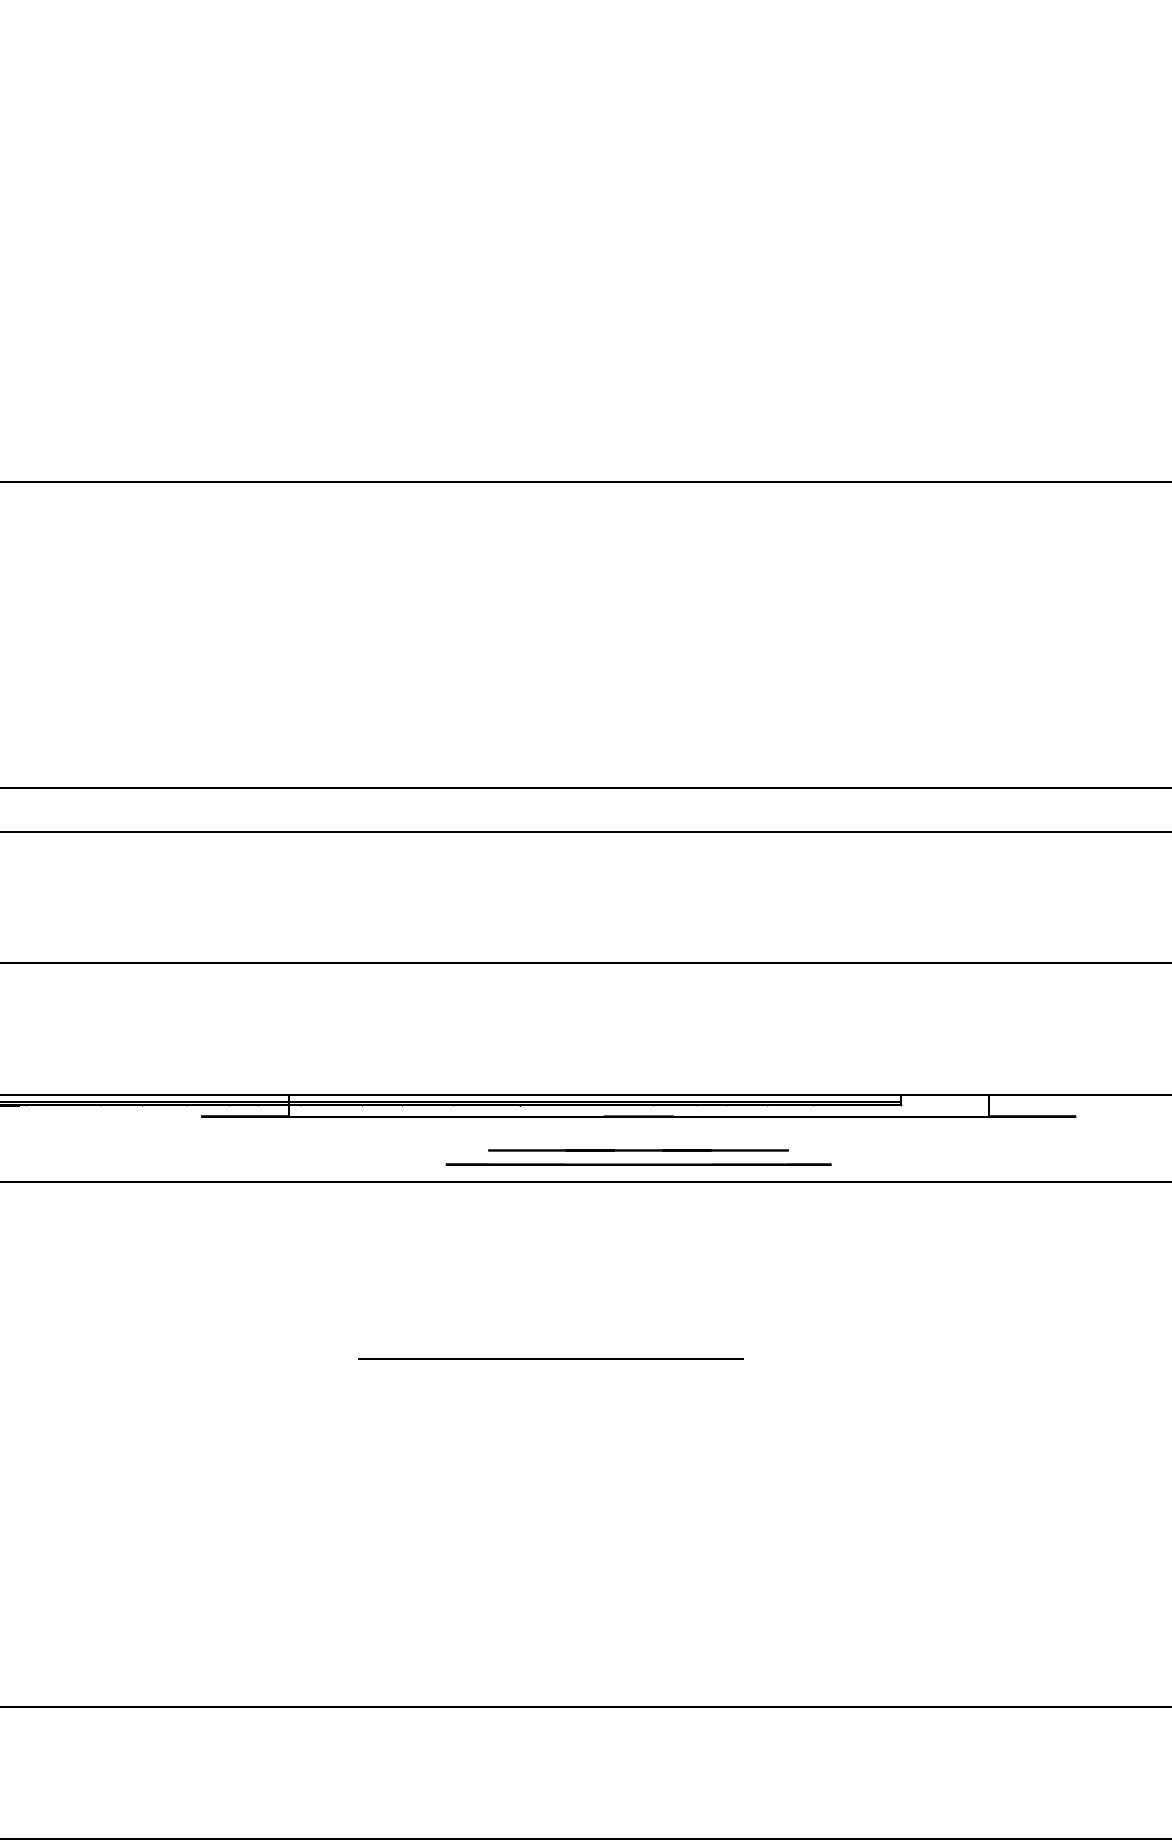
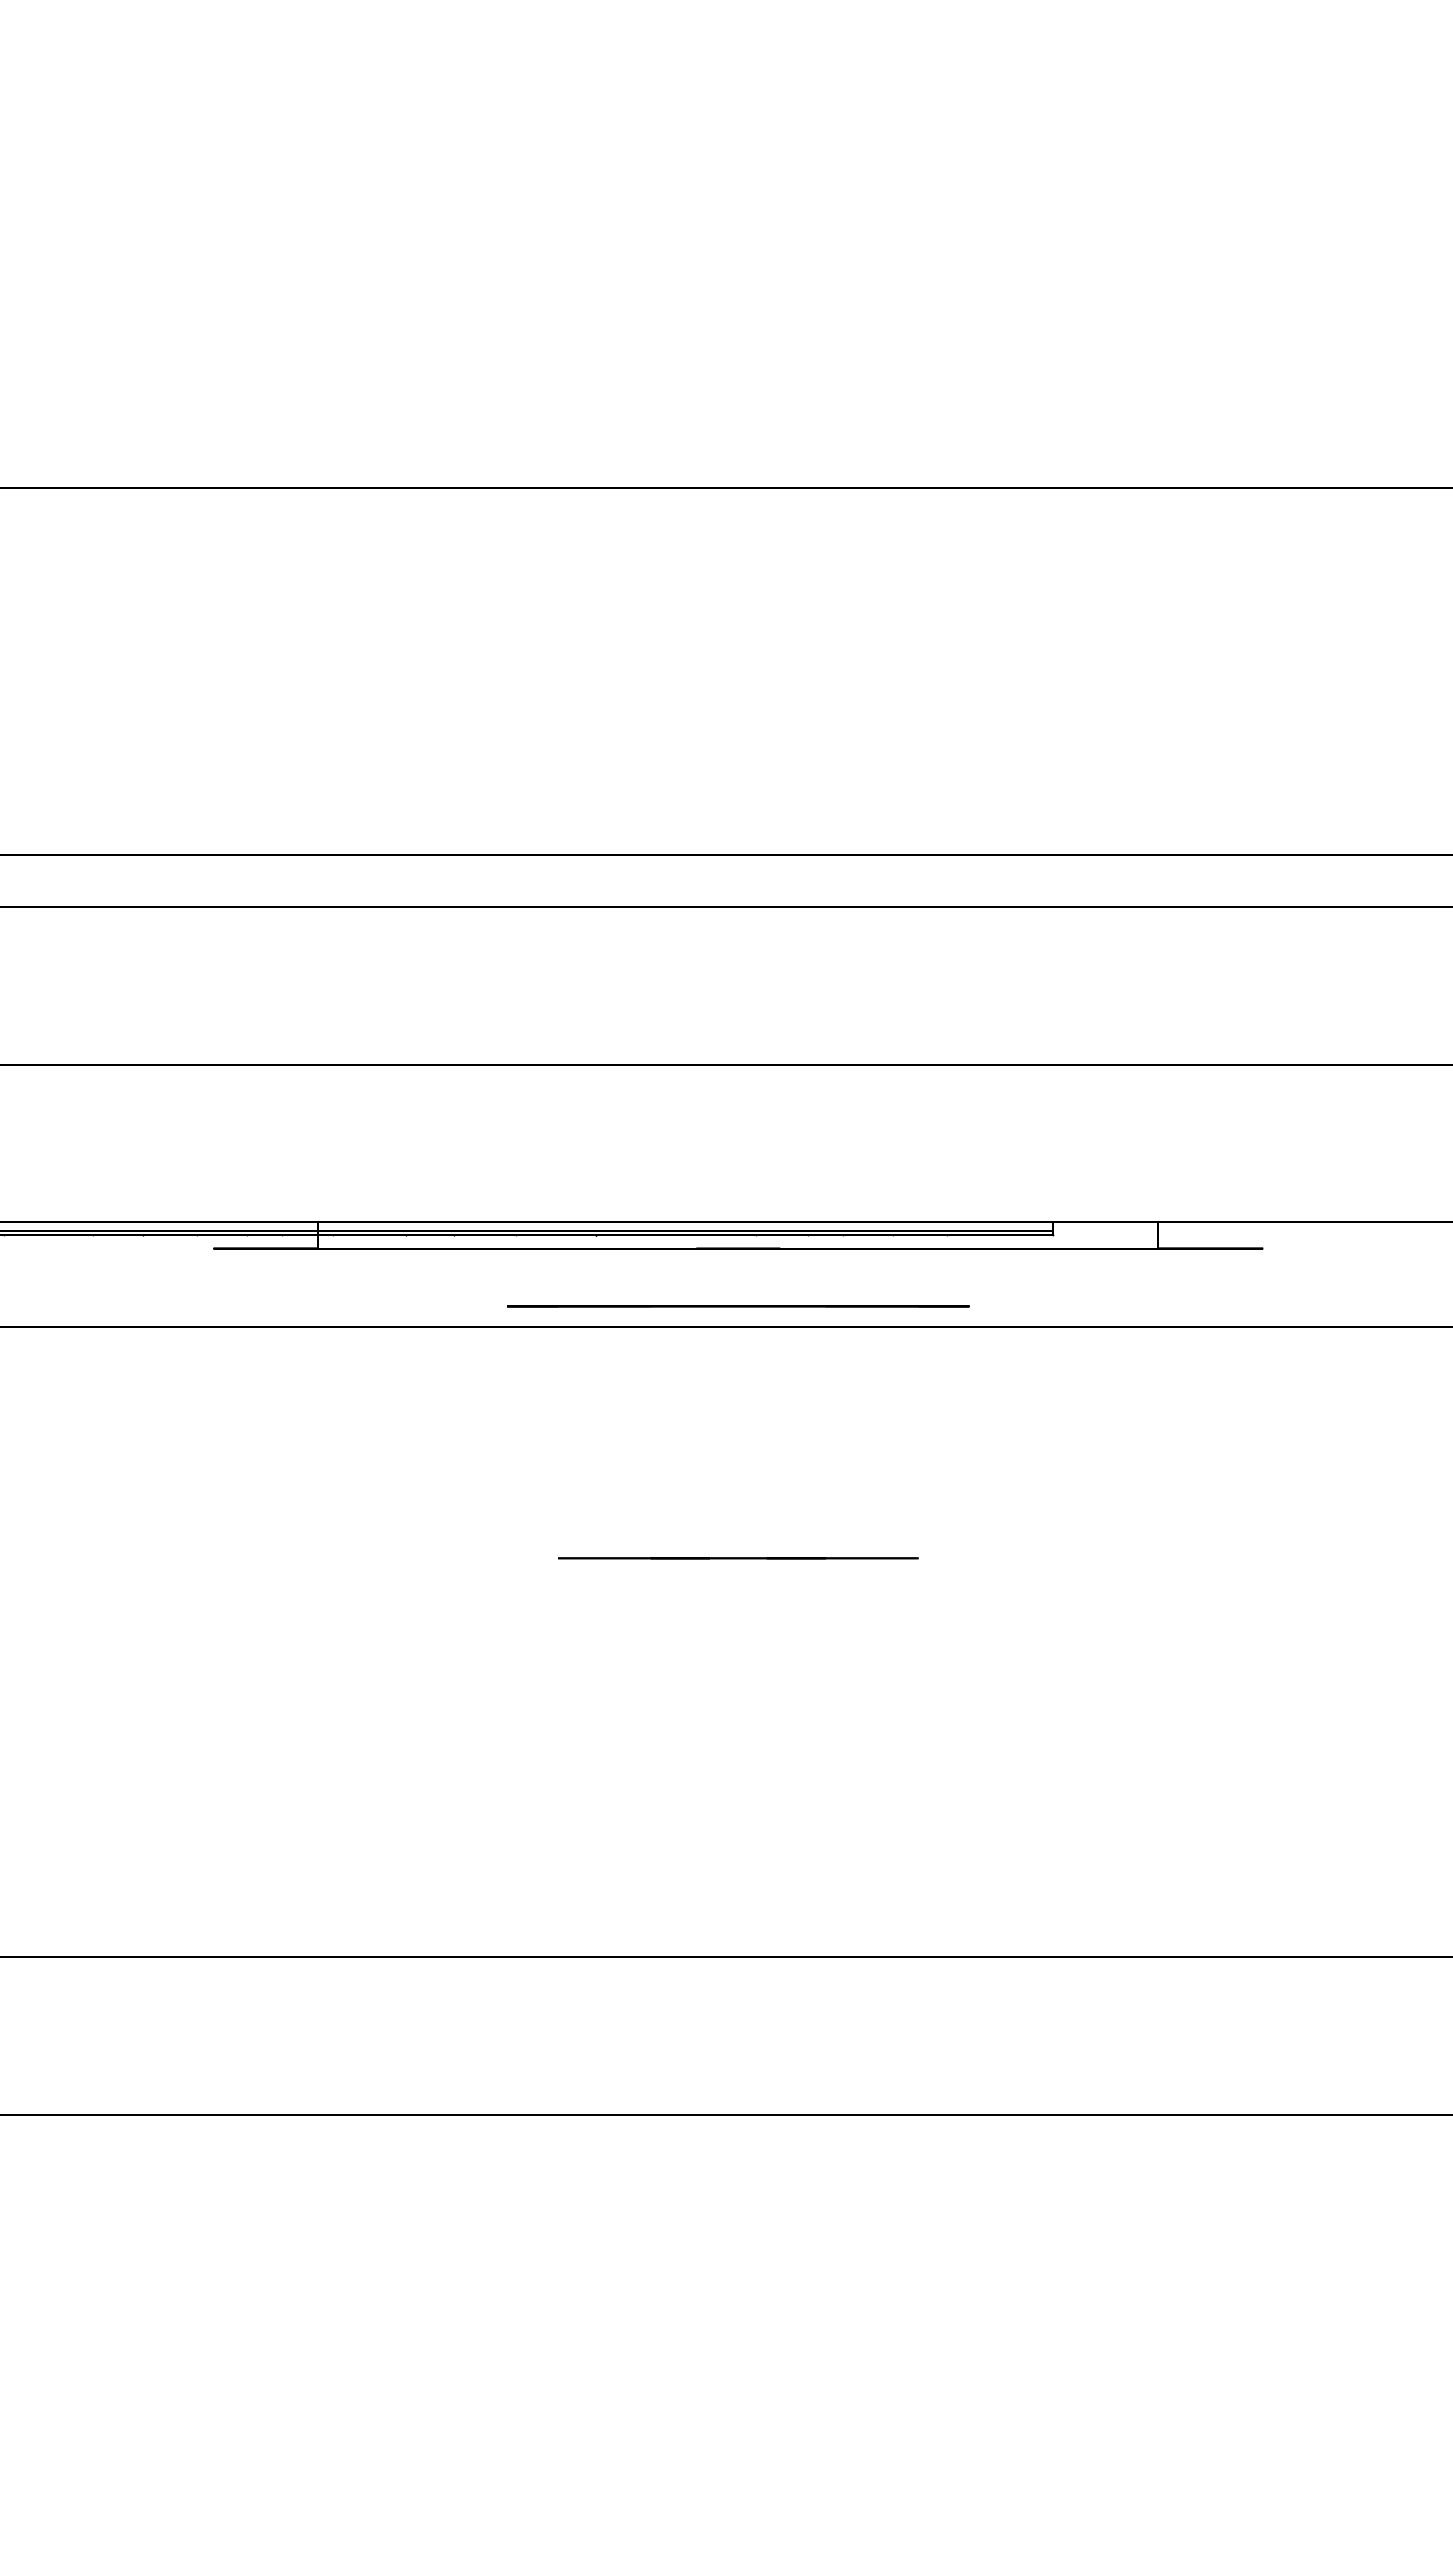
line: (638, 1150) -> (738, 1558), moved
line: (551, 1359) -> (633, 1539), removed

